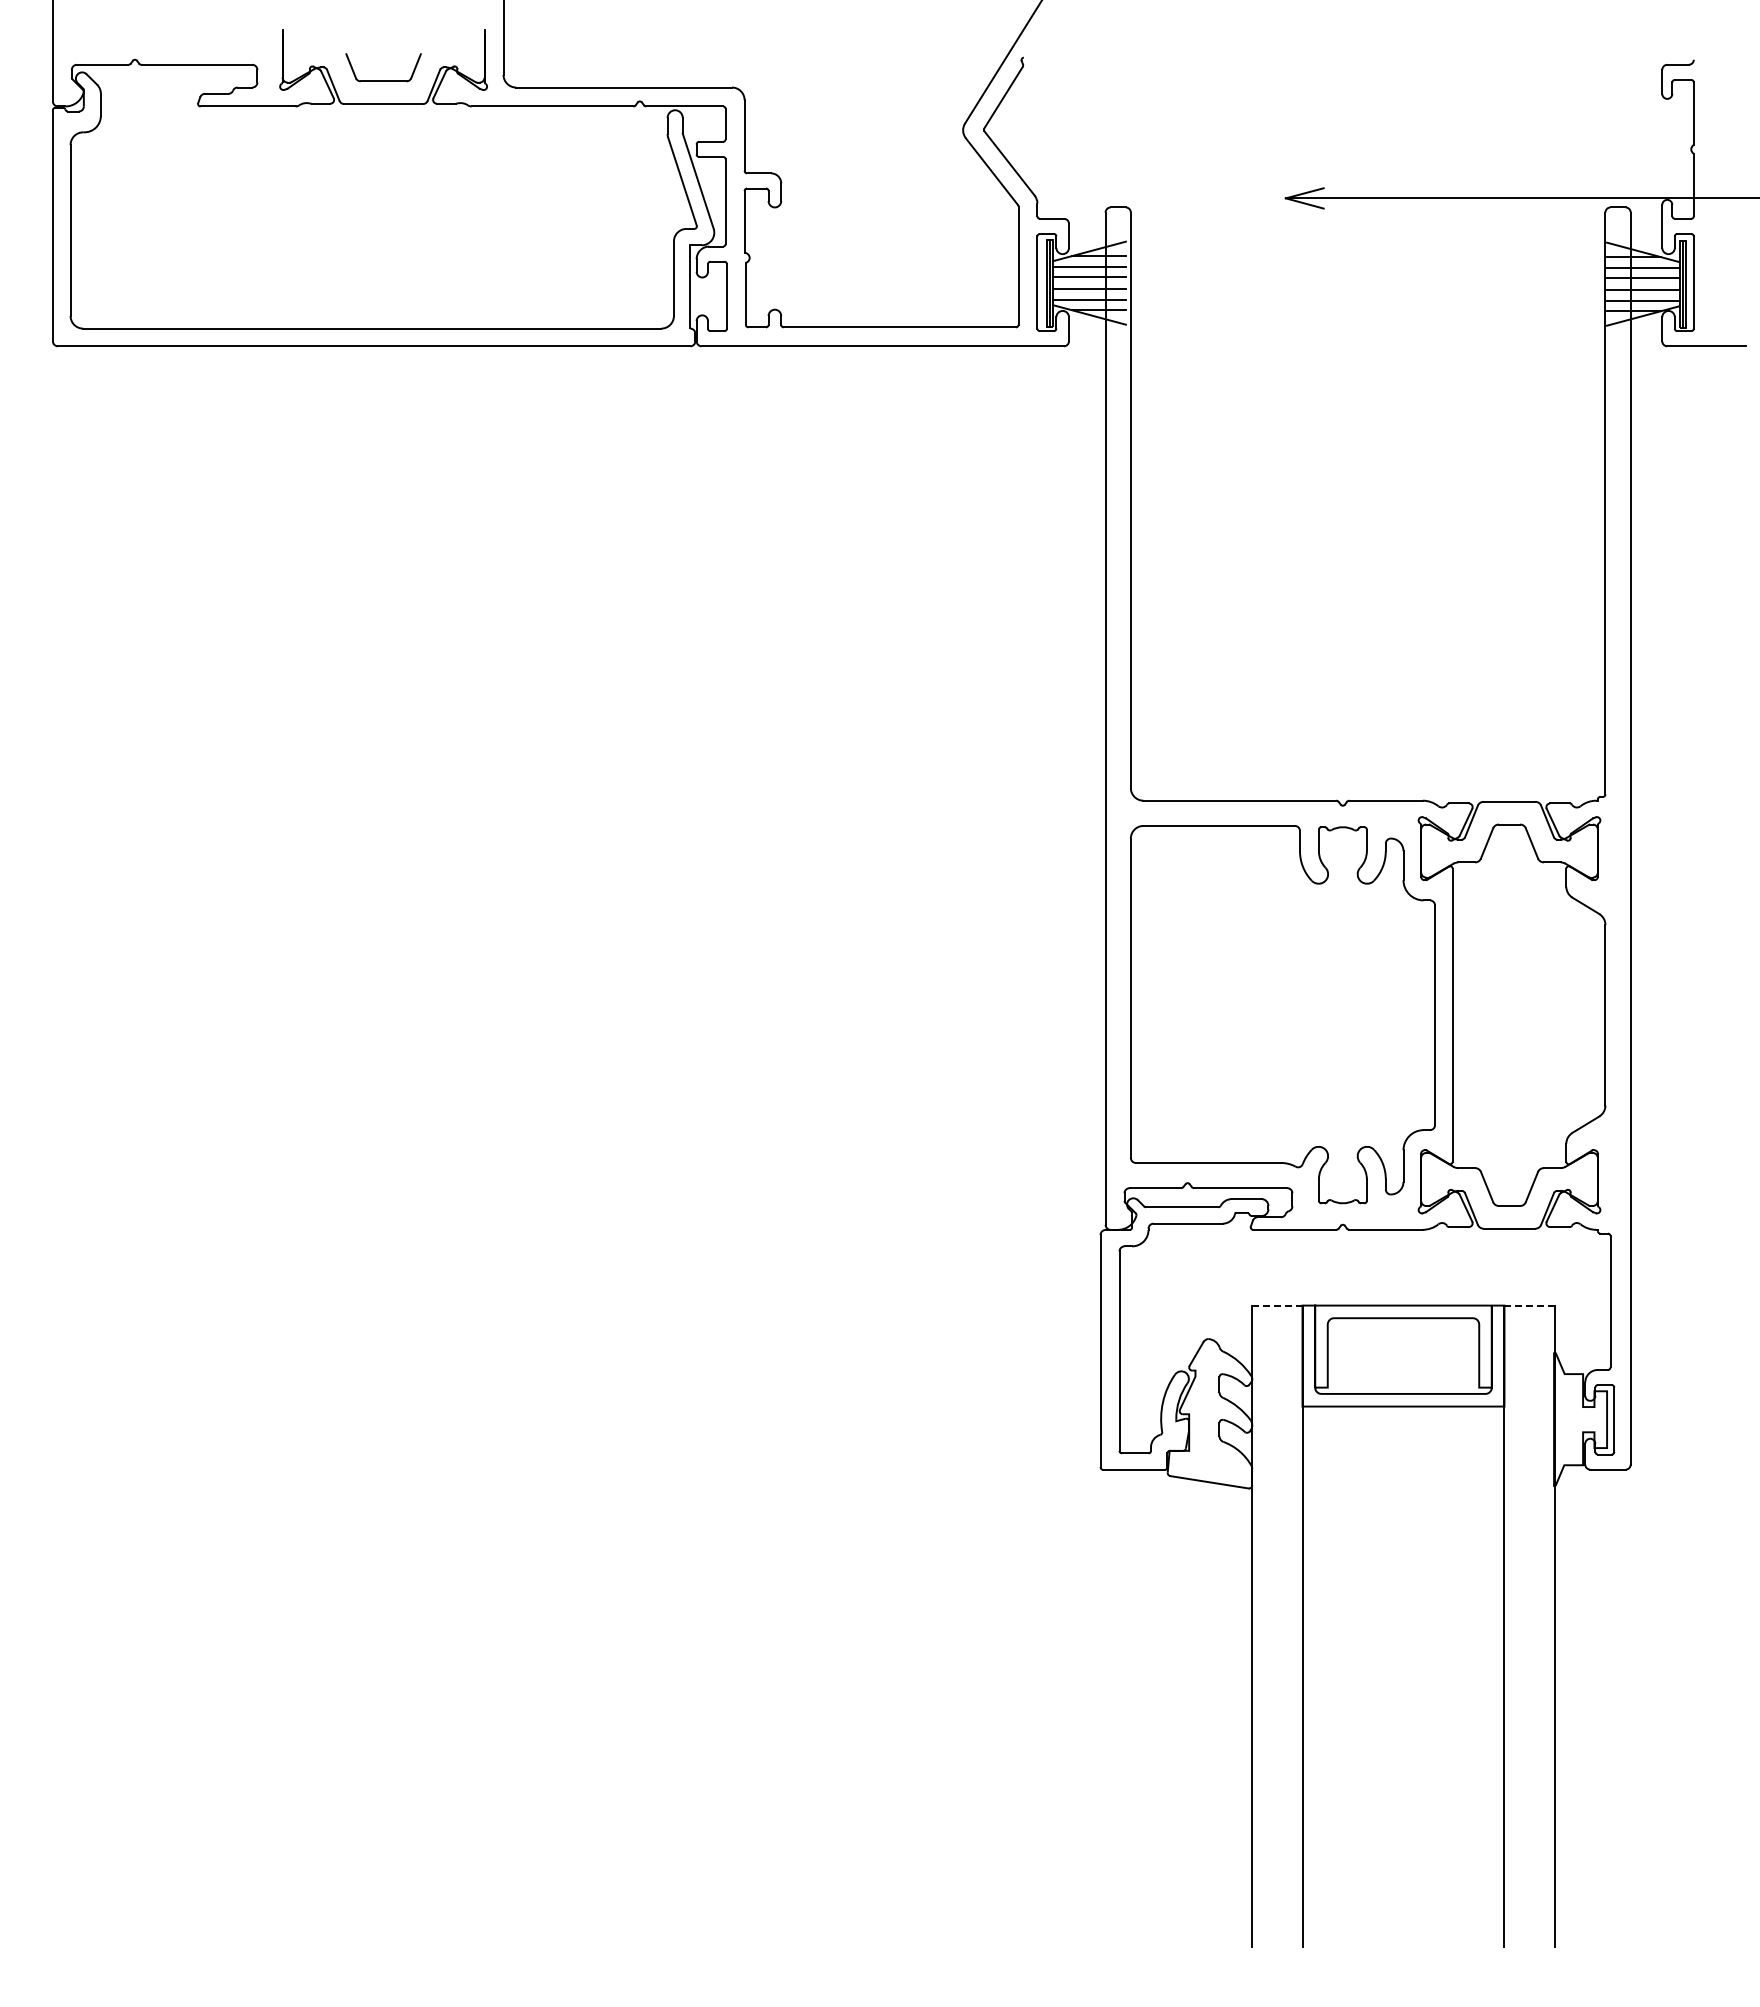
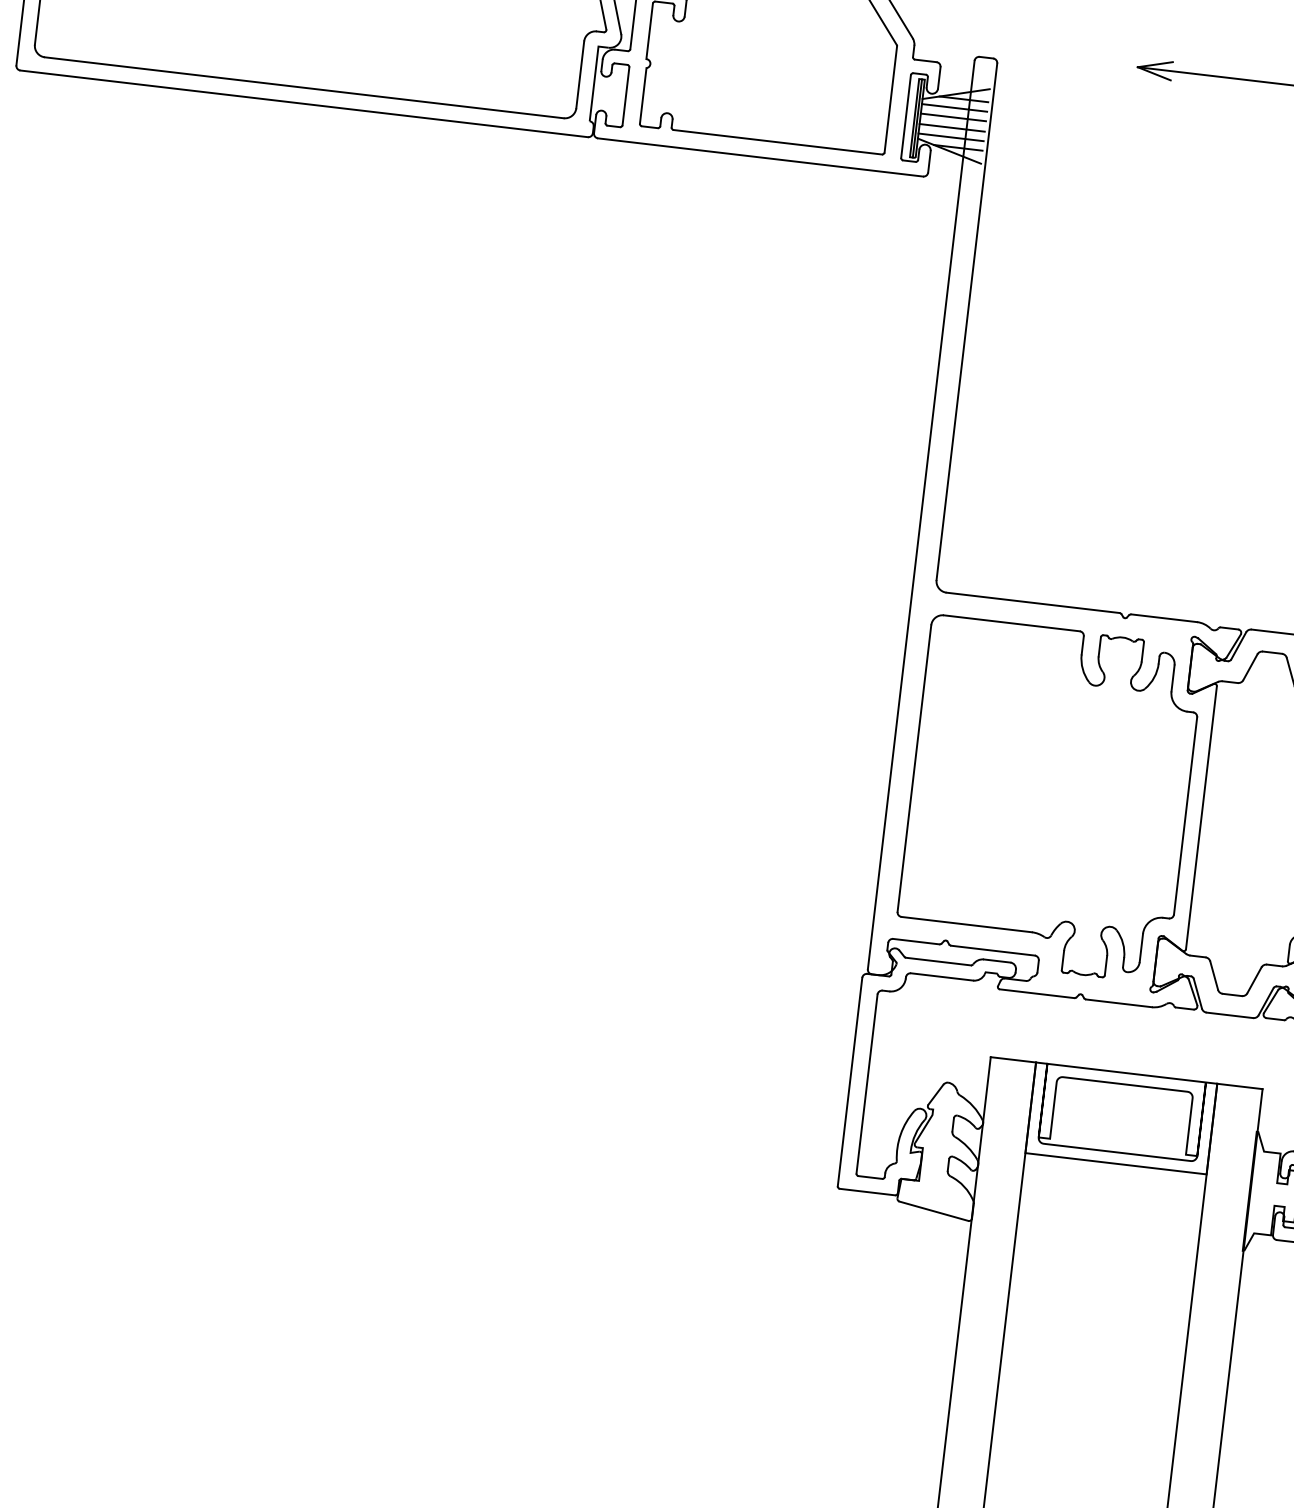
line: (1277, 1305) -> (1013, 1059), dashed -> solid
line: (1530, 1305) -> (1240, 1086), dashed -> solid

